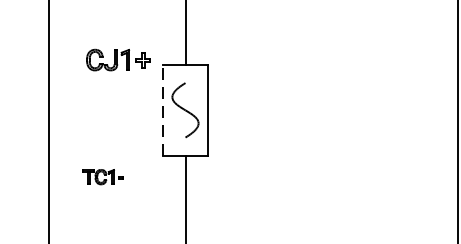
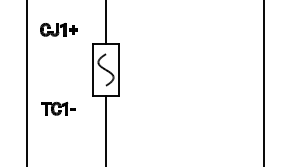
part: (117, 59) -> (58, 29), moved
line: (162, 109) -> (92, 69), dashed -> solid
part: (103, 176) -> (58, 108), size x1.43

